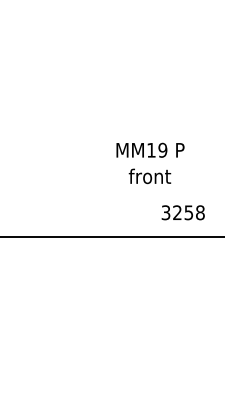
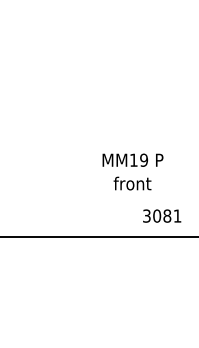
text: (188, 212) -> (166, 215), 3258 -> 3081

